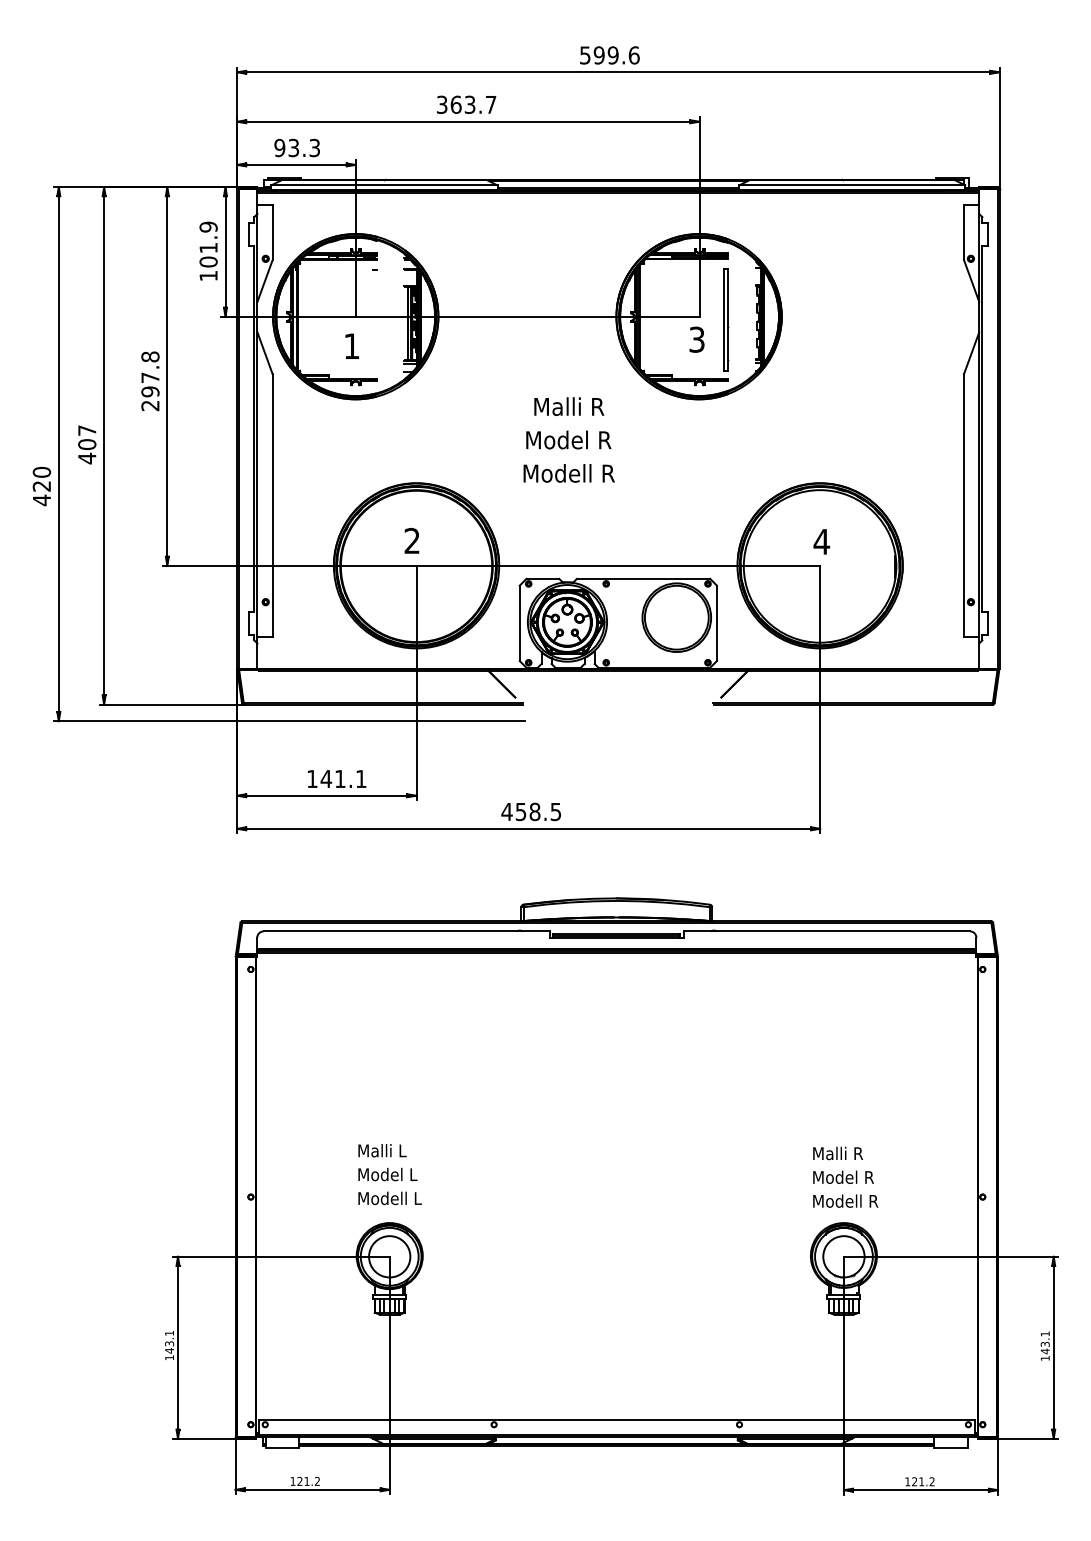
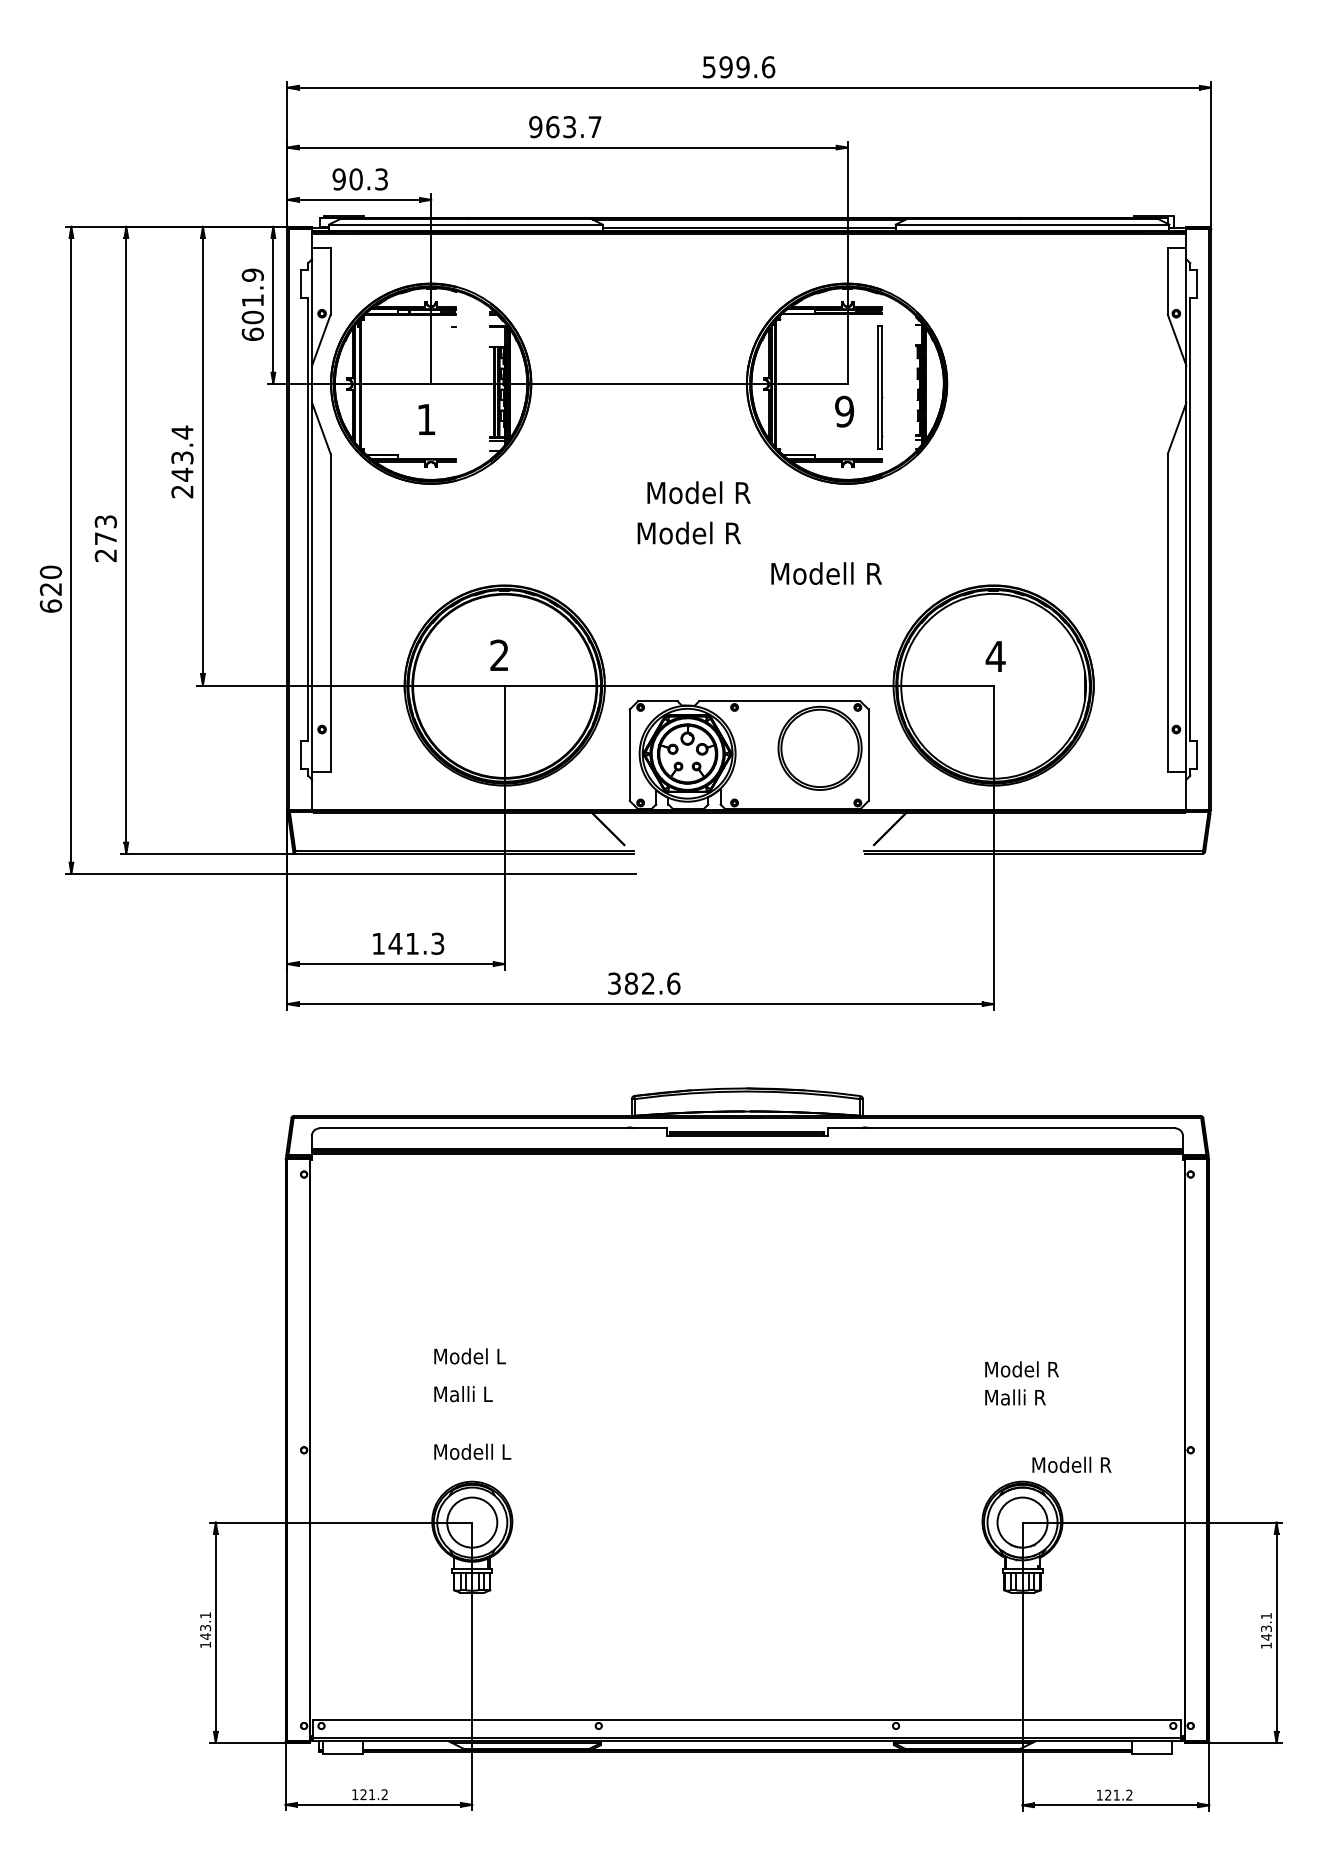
text: (441, 104) -> (535, 126), 363.7 -> 963.7
text: (293, 147) -> (355, 178), 93.3 -> 90.3
text: (208, 275) -> (252, 333), 101.9 -> 601.9
text: (696, 339) -> (843, 411), 3 -> 9
text: (150, 374) -> (182, 453), 297.8 -> 243.4
text: (585, 406) -> (709, 492), Malli R -> Model R
text: (87, 444) -> (106, 538), 407 -> 273
text: (568, 473) -> (825, 573), moved
text: (41, 500) -> (50, 606), 420 -> 620
text: (361, 778) -> (438, 943), 141.1 -> 141.3
text: (531, 811) -> (644, 983), 458.5 -> 382.6
text: (387, 1174) -> (469, 1356), moved
text: (843, 1176) -> (1021, 1368), moved
text: (845, 1200) -> (1071, 1464), moved

